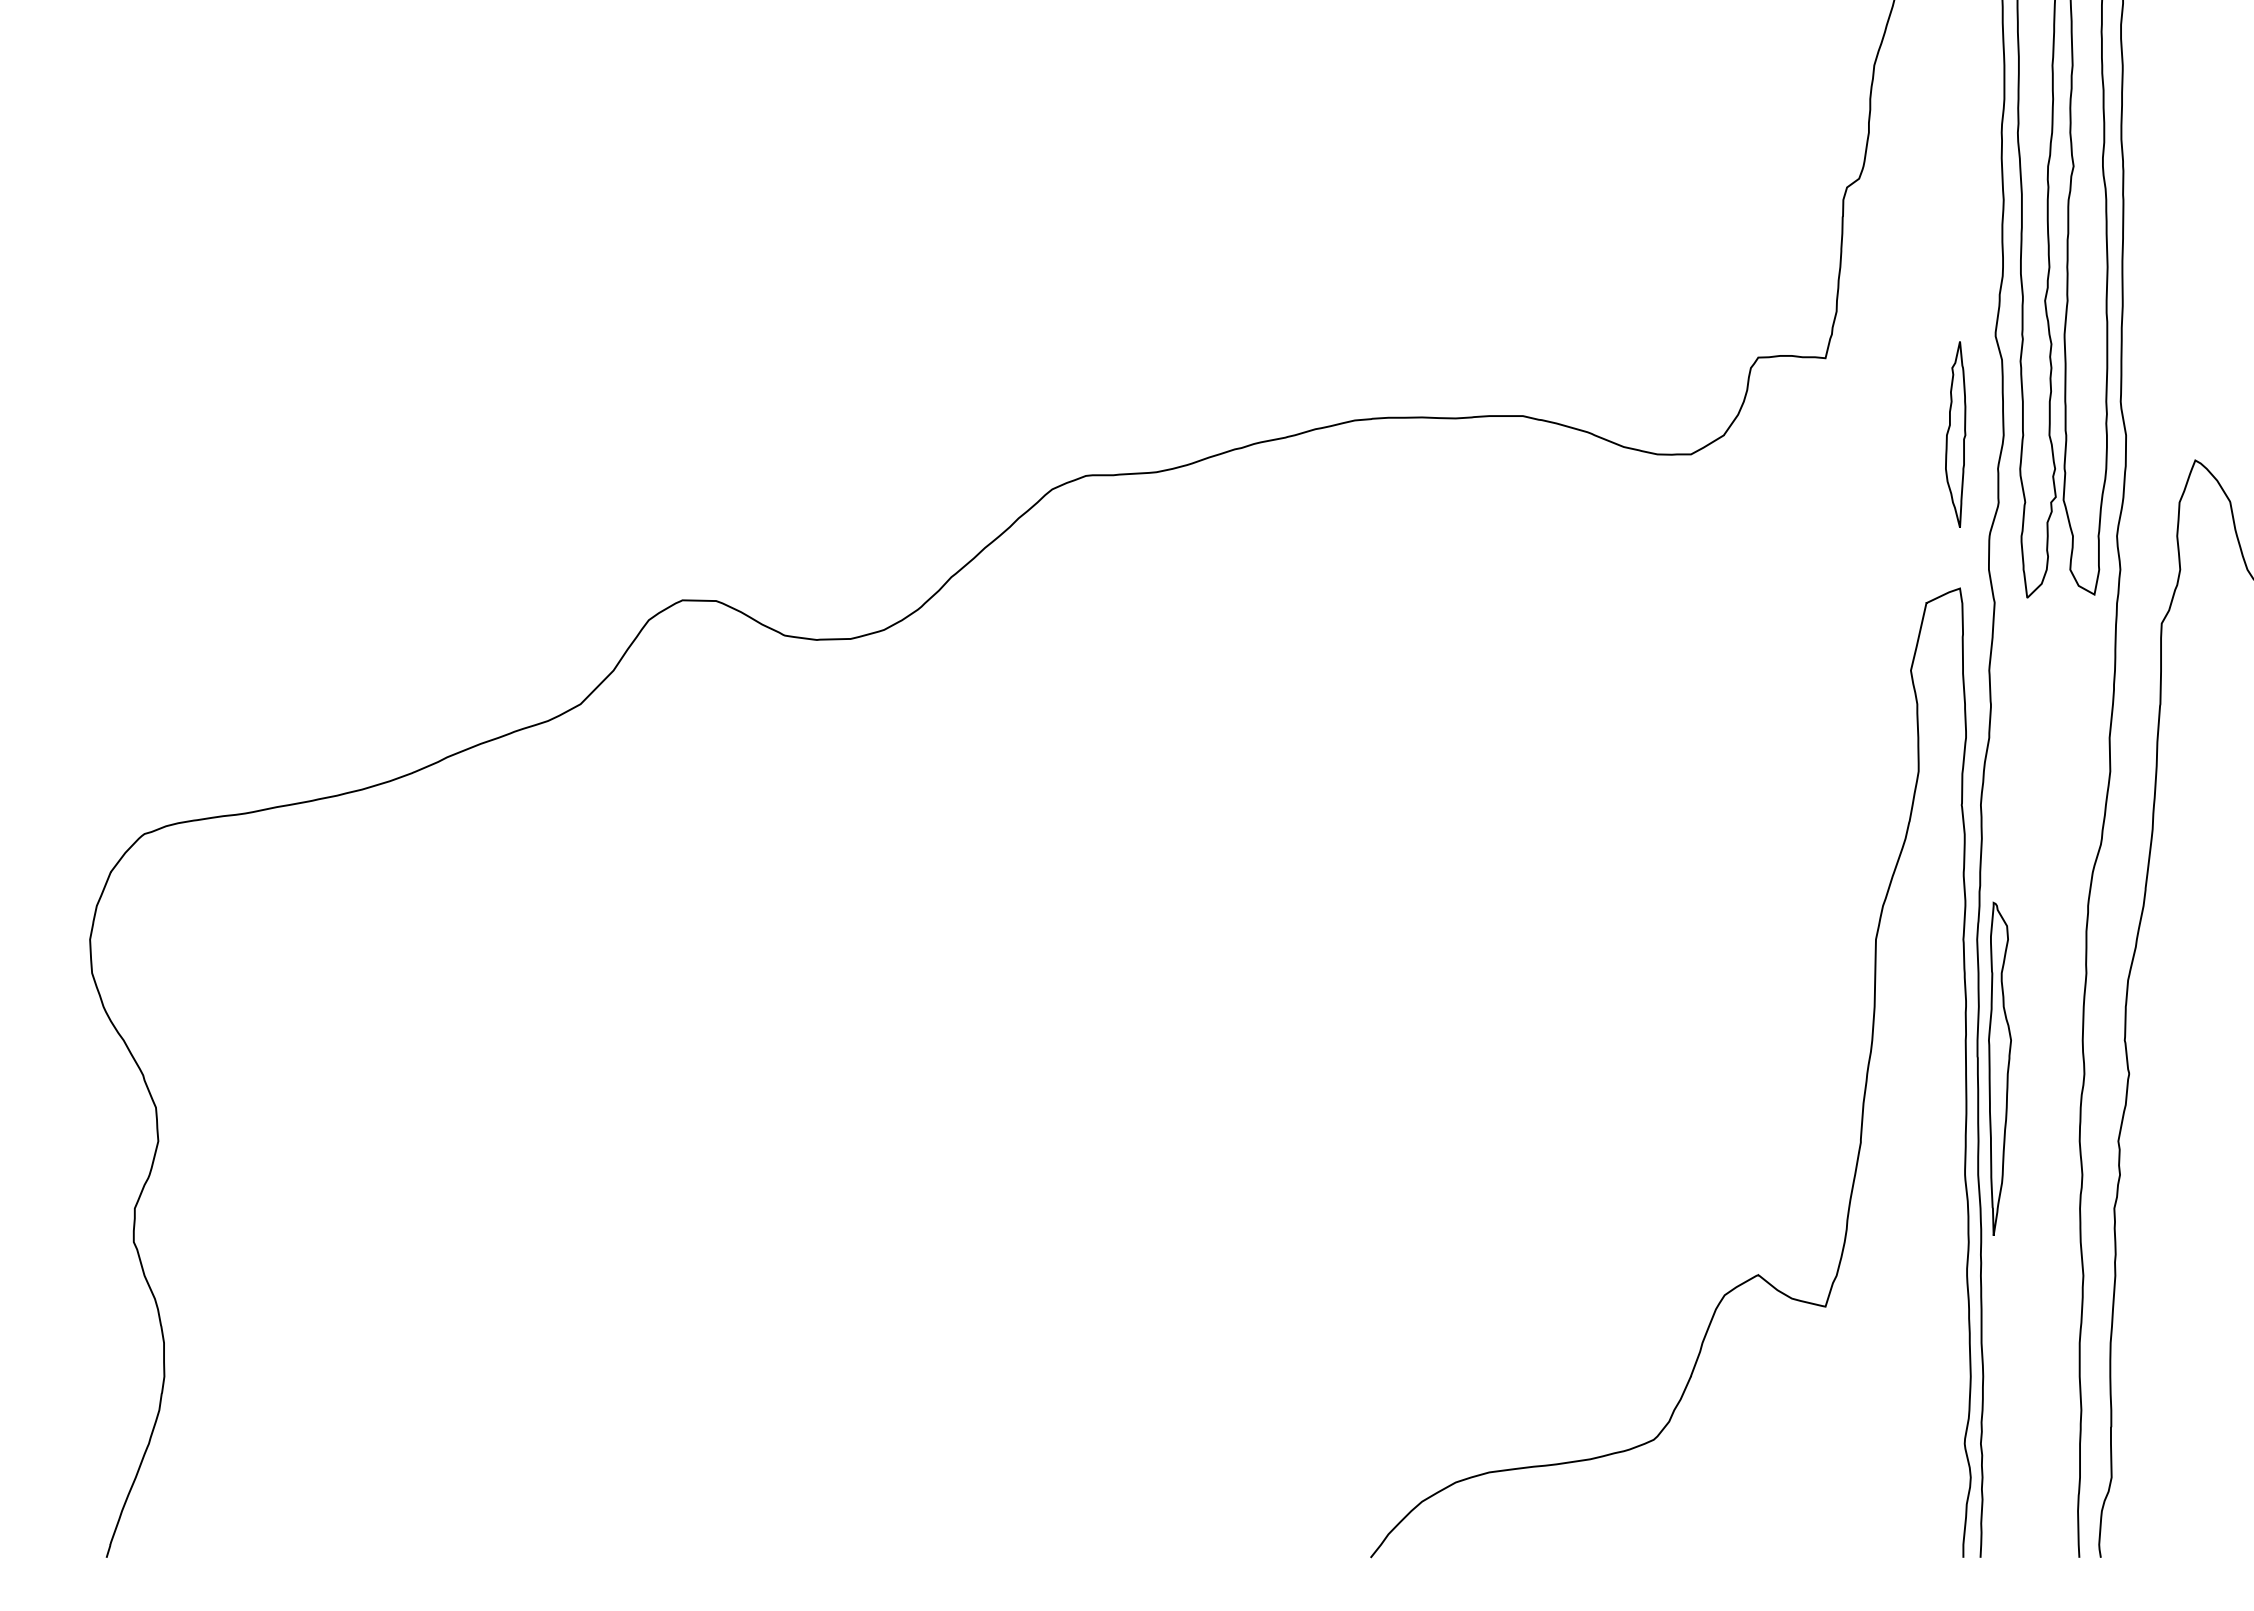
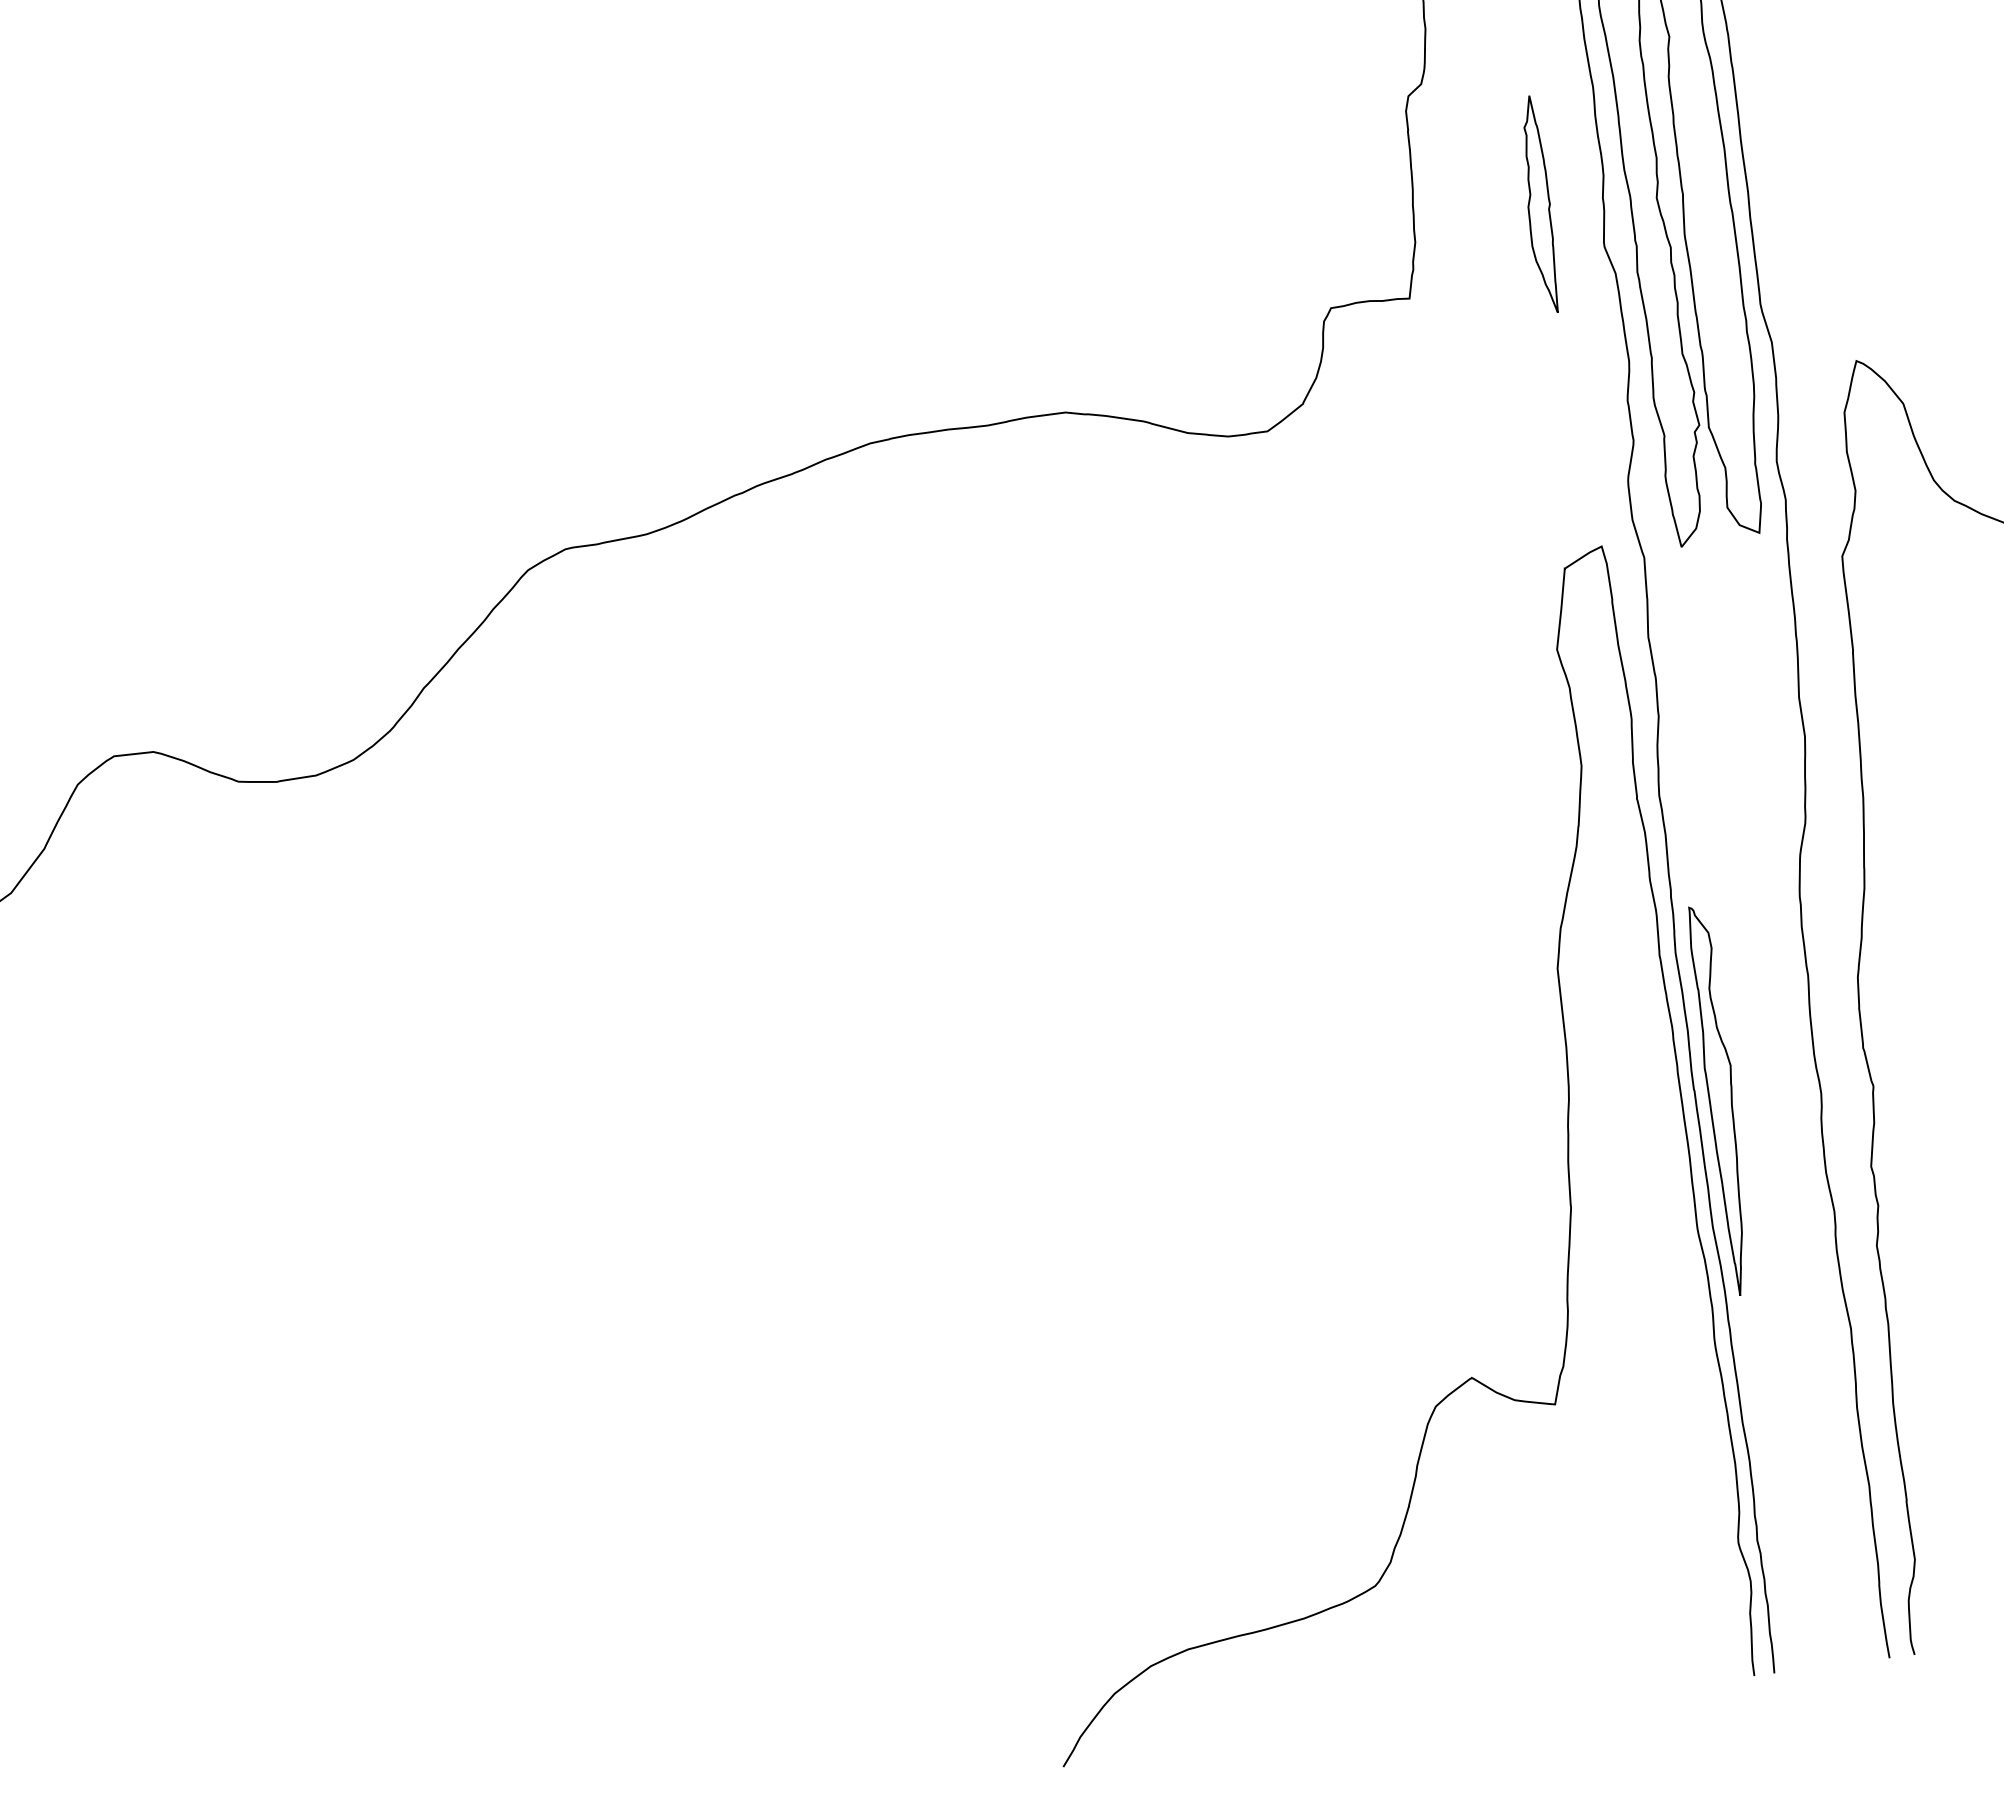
part: (1955, 434) -> (1538, 204), moved

